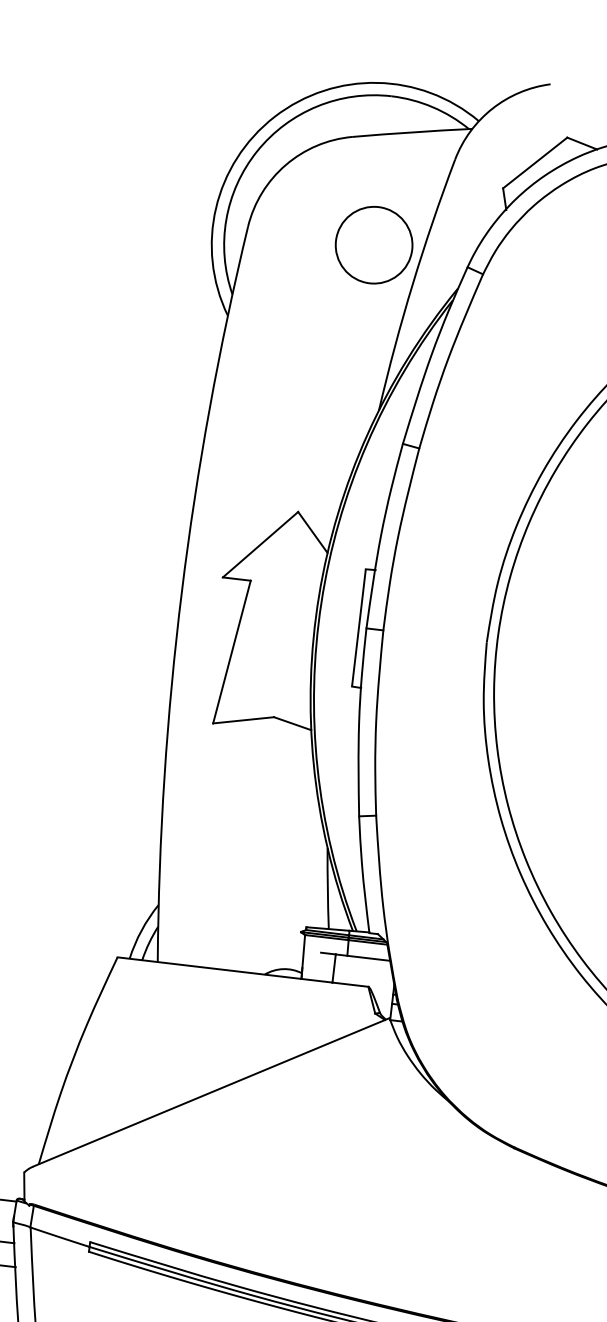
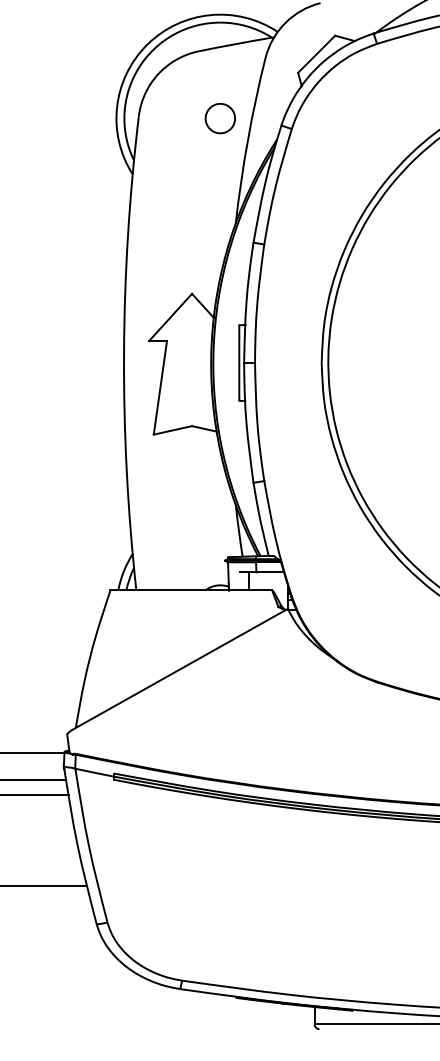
circle: (372, 244) -> (219, 118), size x0.6

